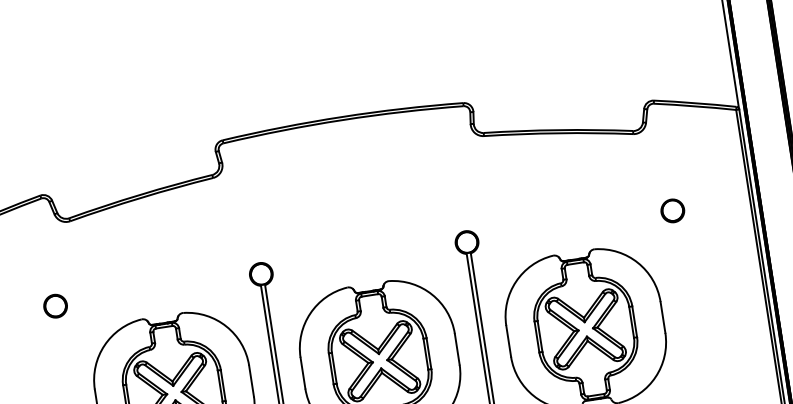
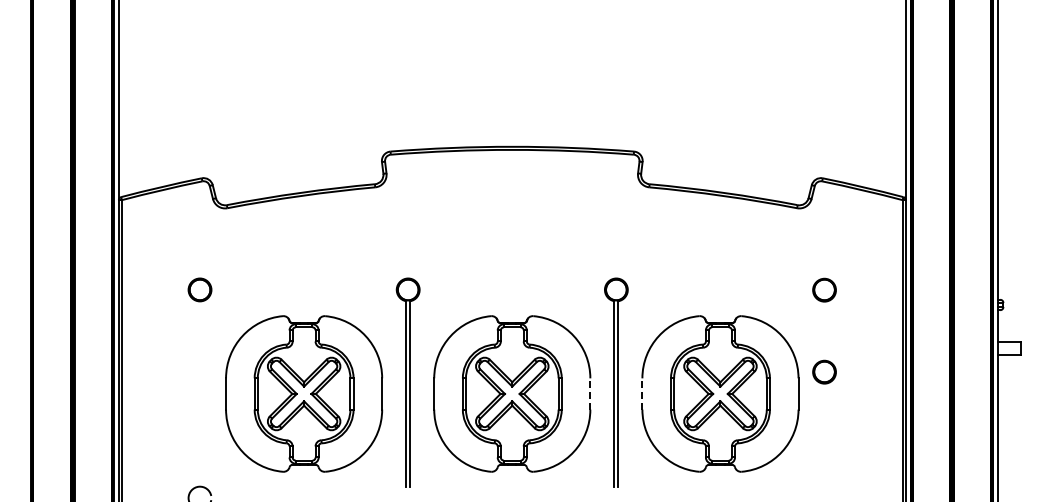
part: (685, 291) -> (824, 371), added
line: (508, 340) -> (642, 393), solid -> dashed
line: (457, 348) -> (590, 393), solid -> dashed

